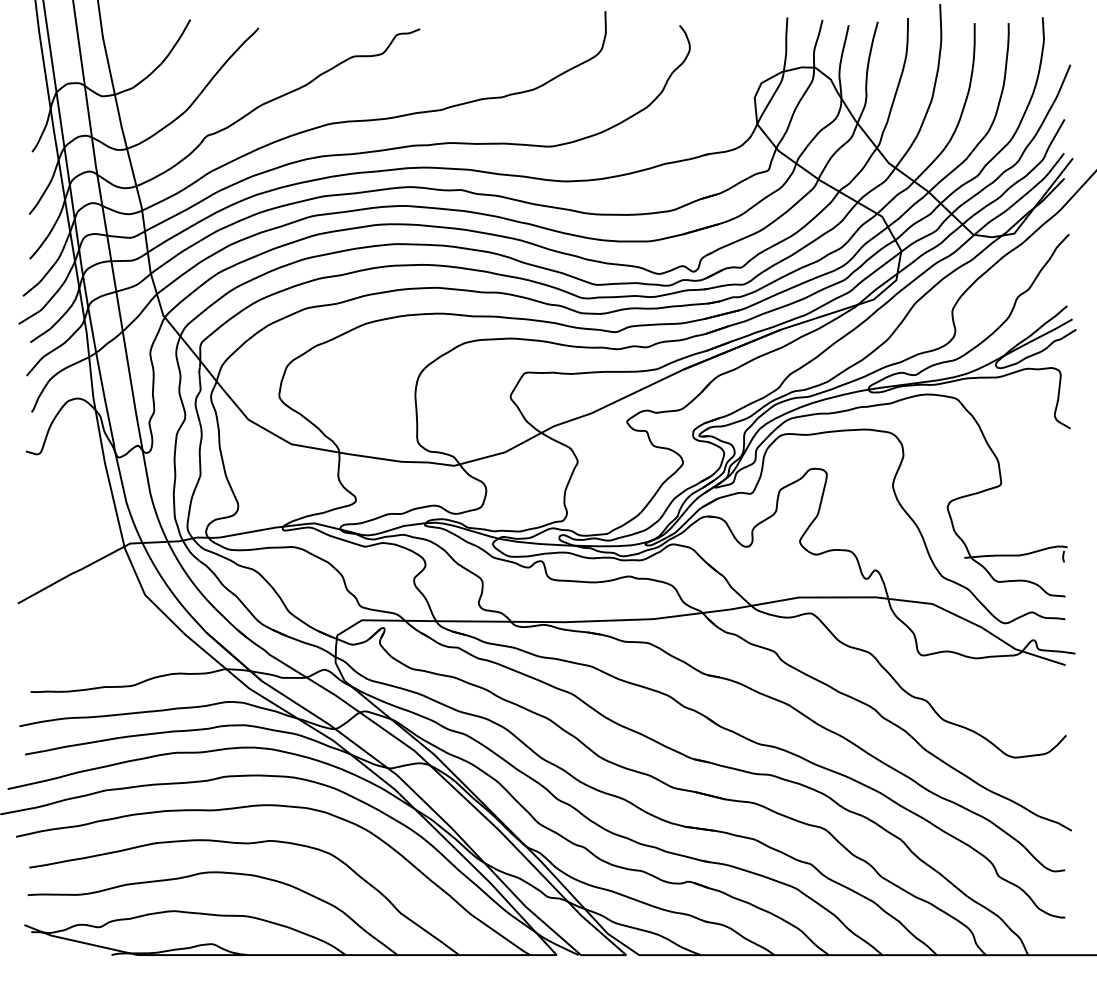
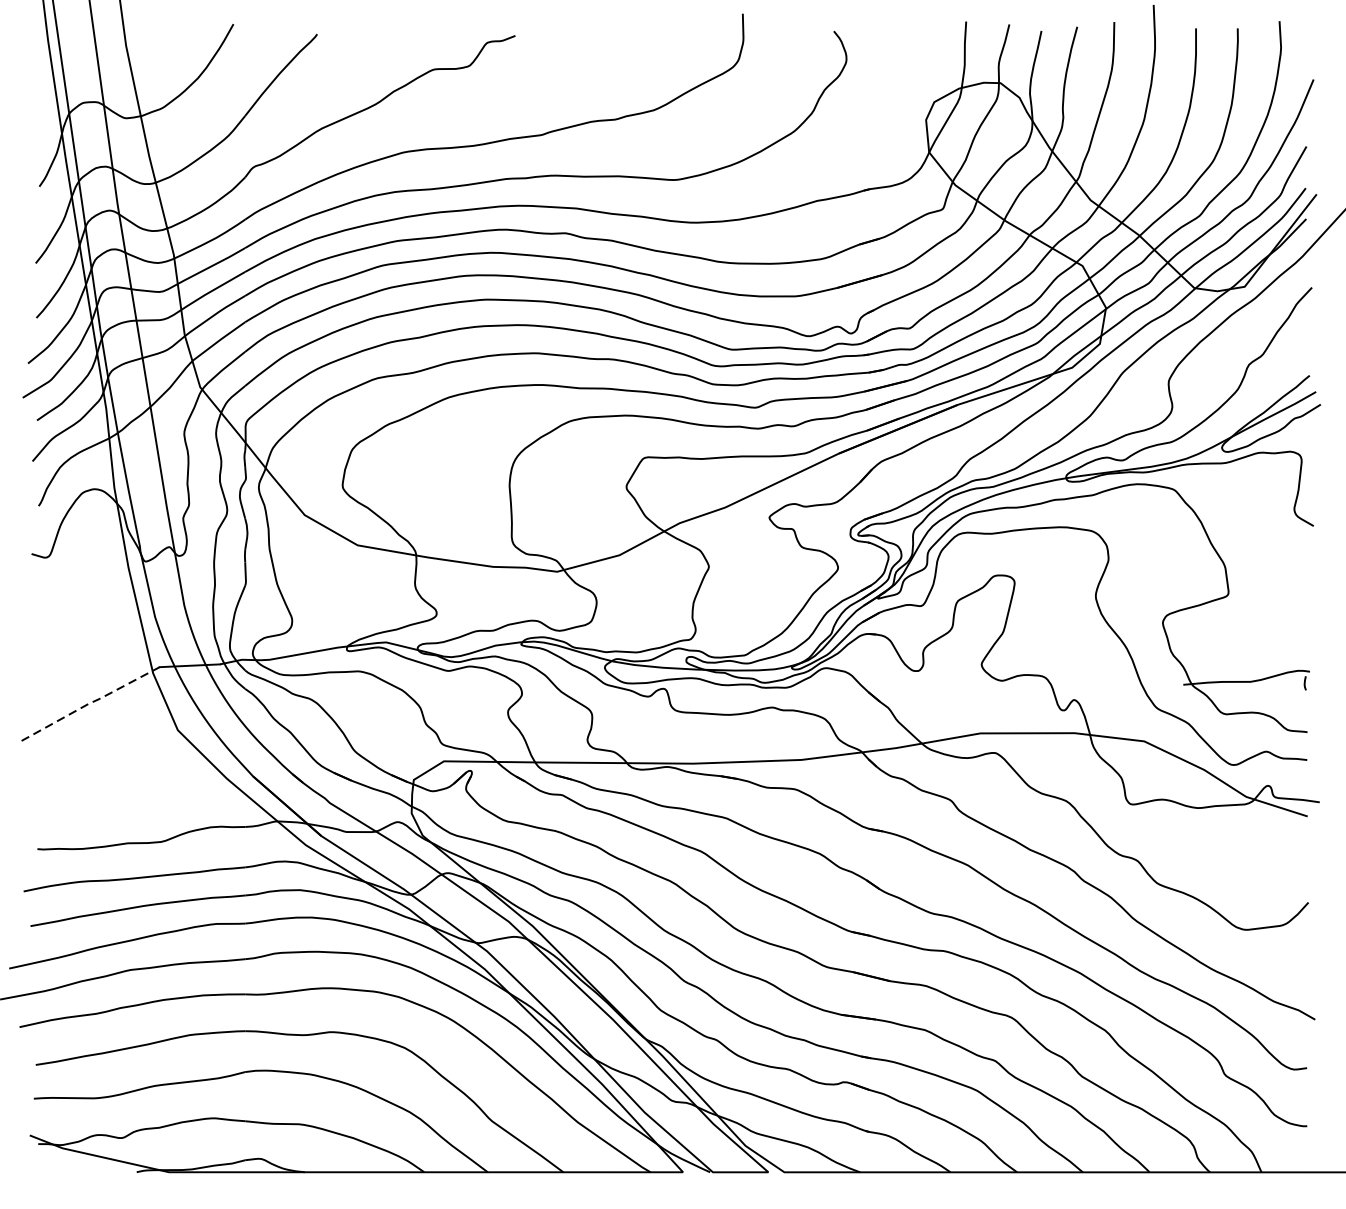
line: (73, 572) -> (90, 702), solid -> dashed

